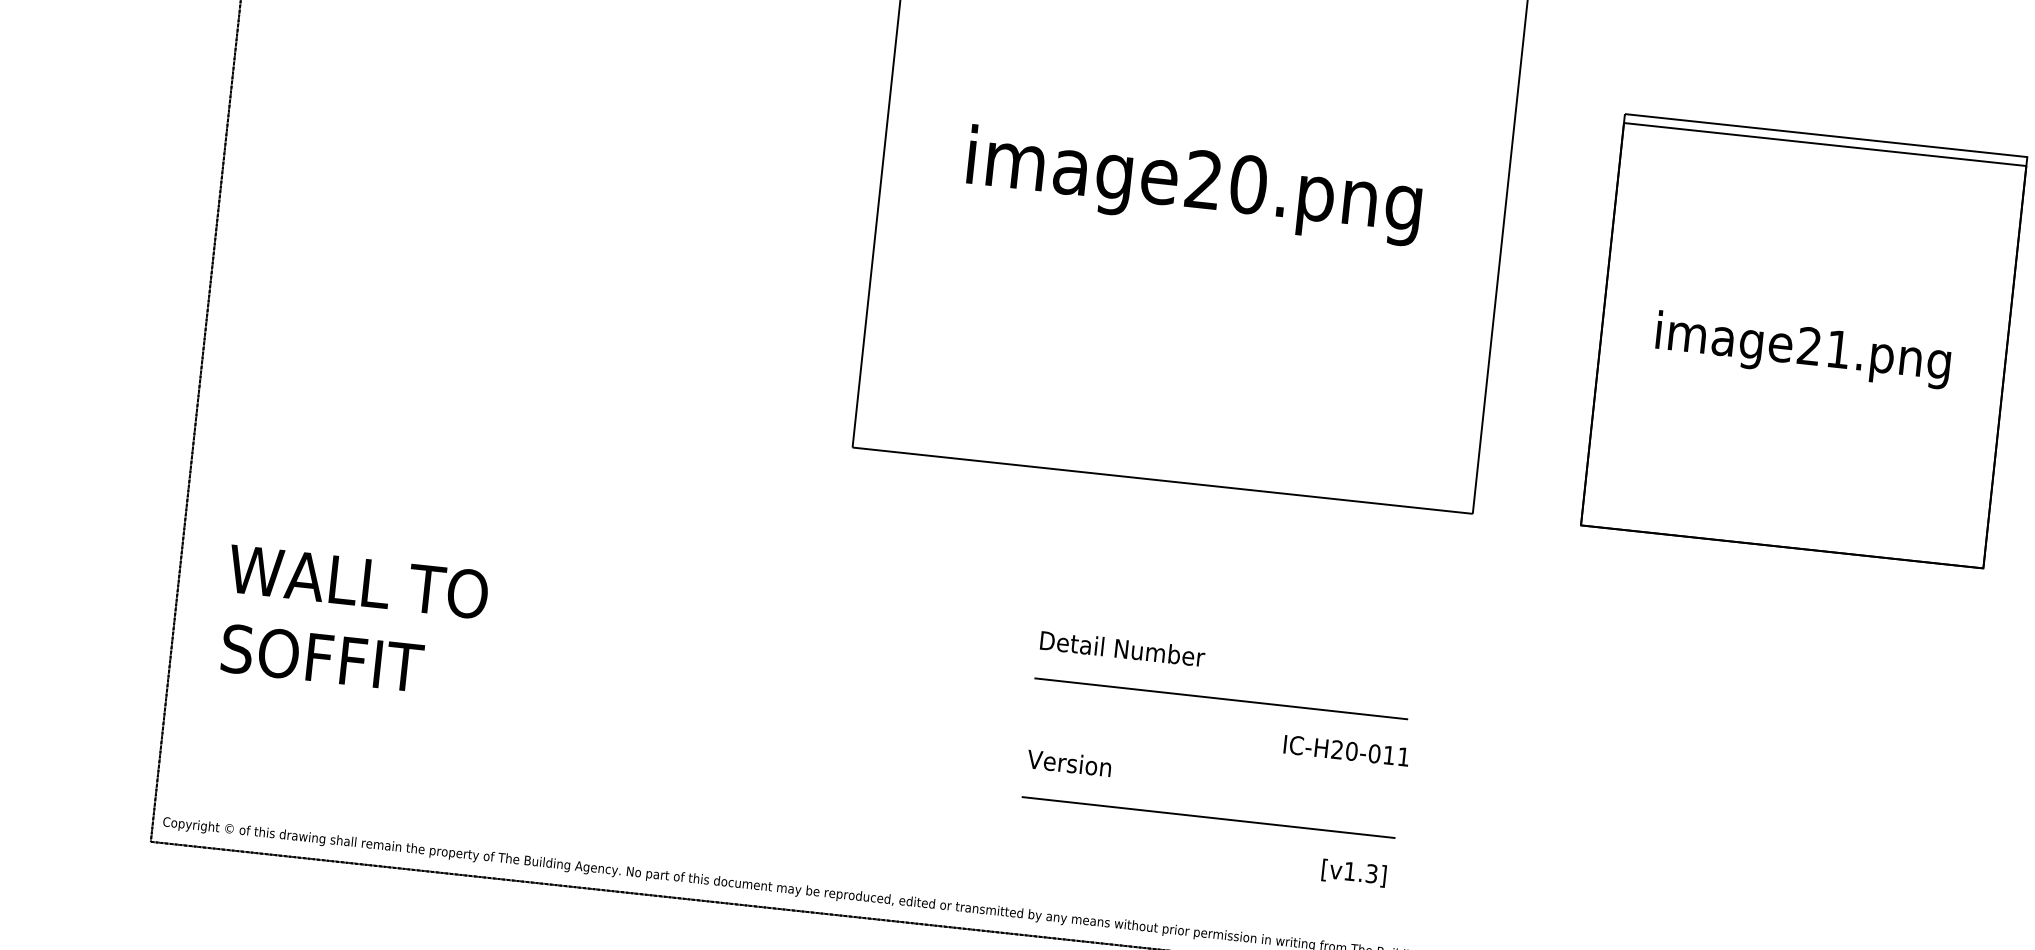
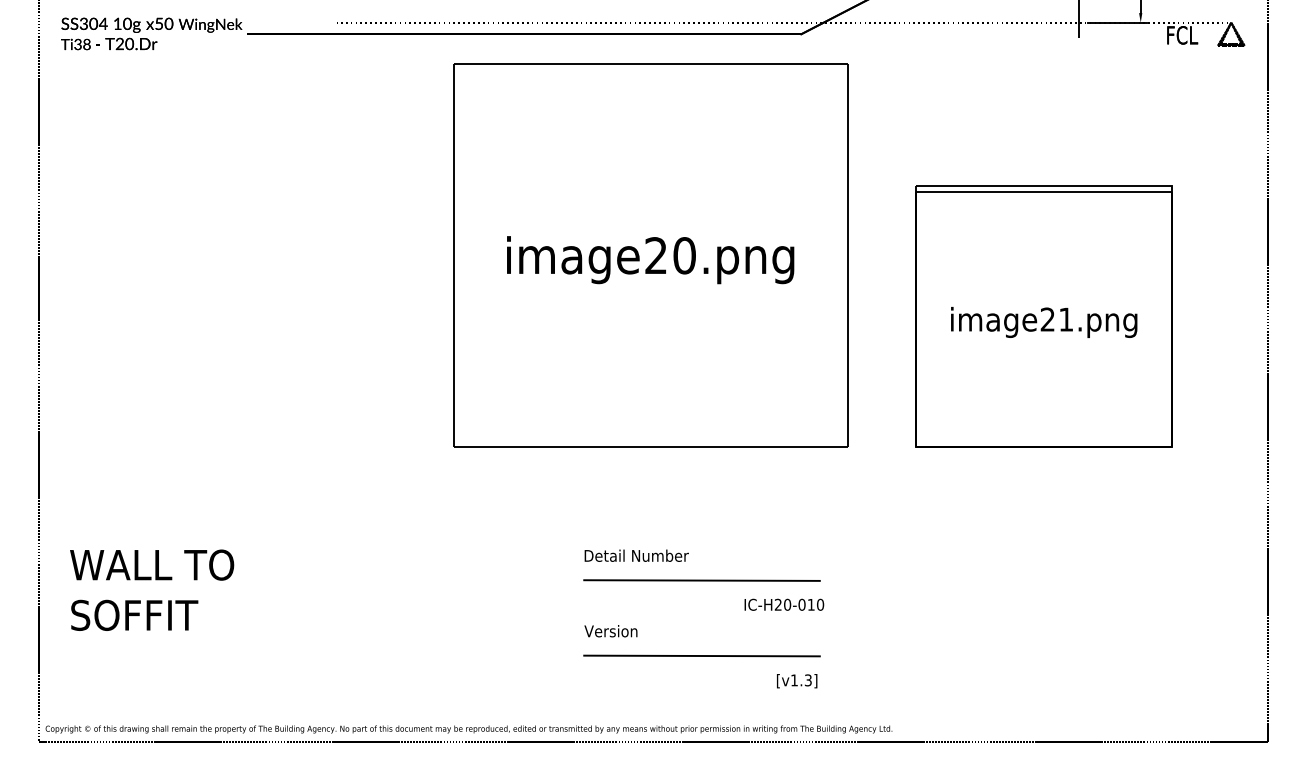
text: (1403, 756) -> (820, 604), IC-H20-011 -> IC-H20-010

